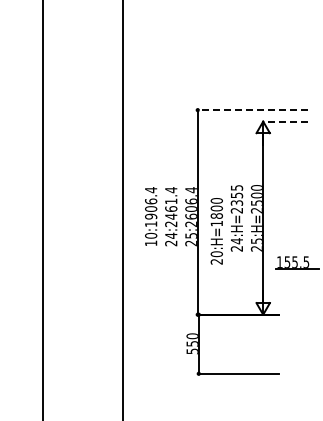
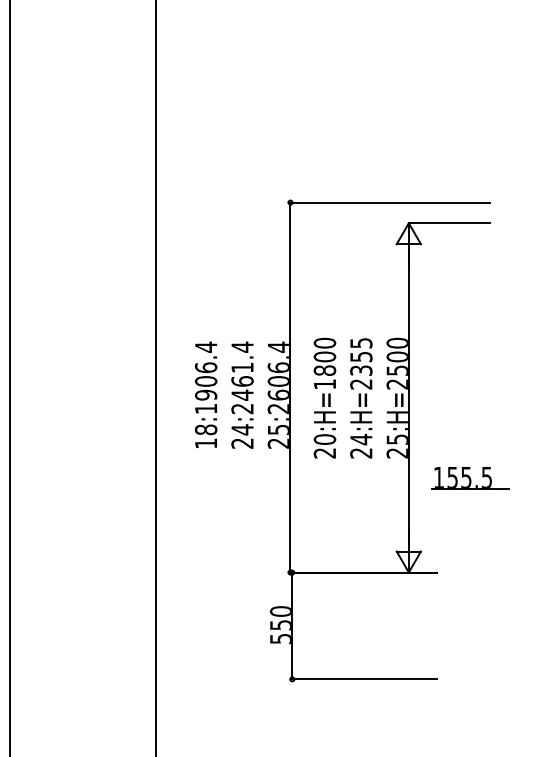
line: (252, 110) -> (389, 203), dashed -> solid
line: (285, 121) -> (449, 223), dashed -> solid
text: (216, 231) -> (324, 398), moved
text: (150, 235) -> (204, 429), 10:1906.4 -> 18:1906.4

